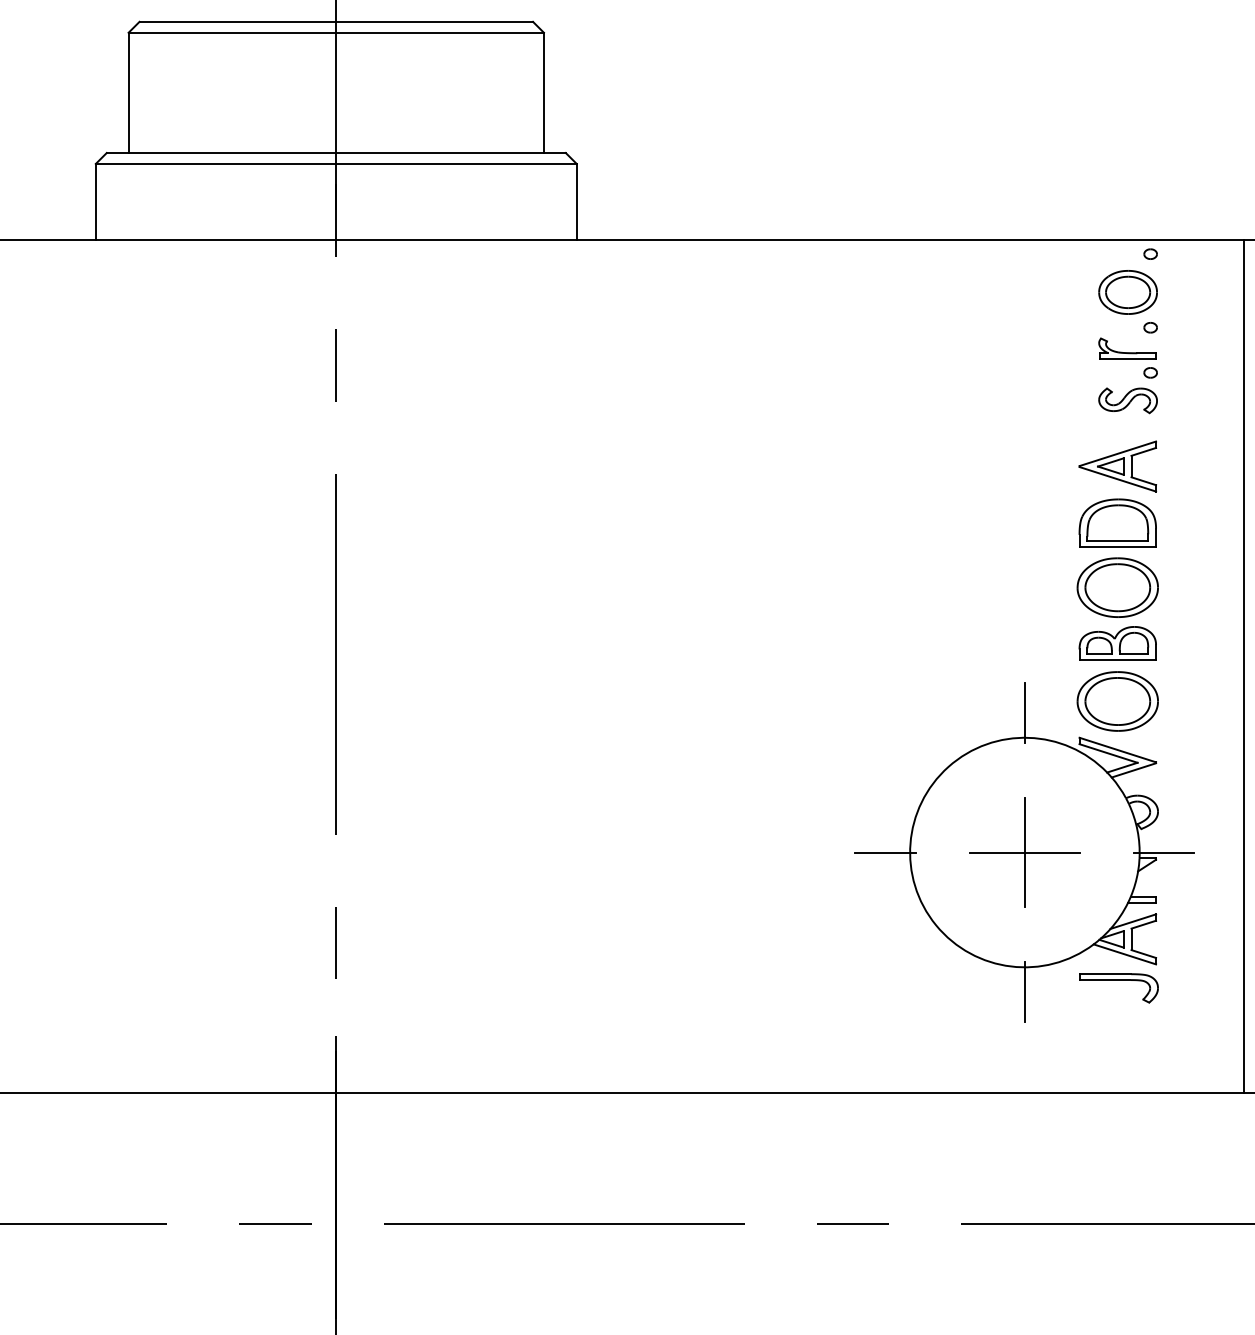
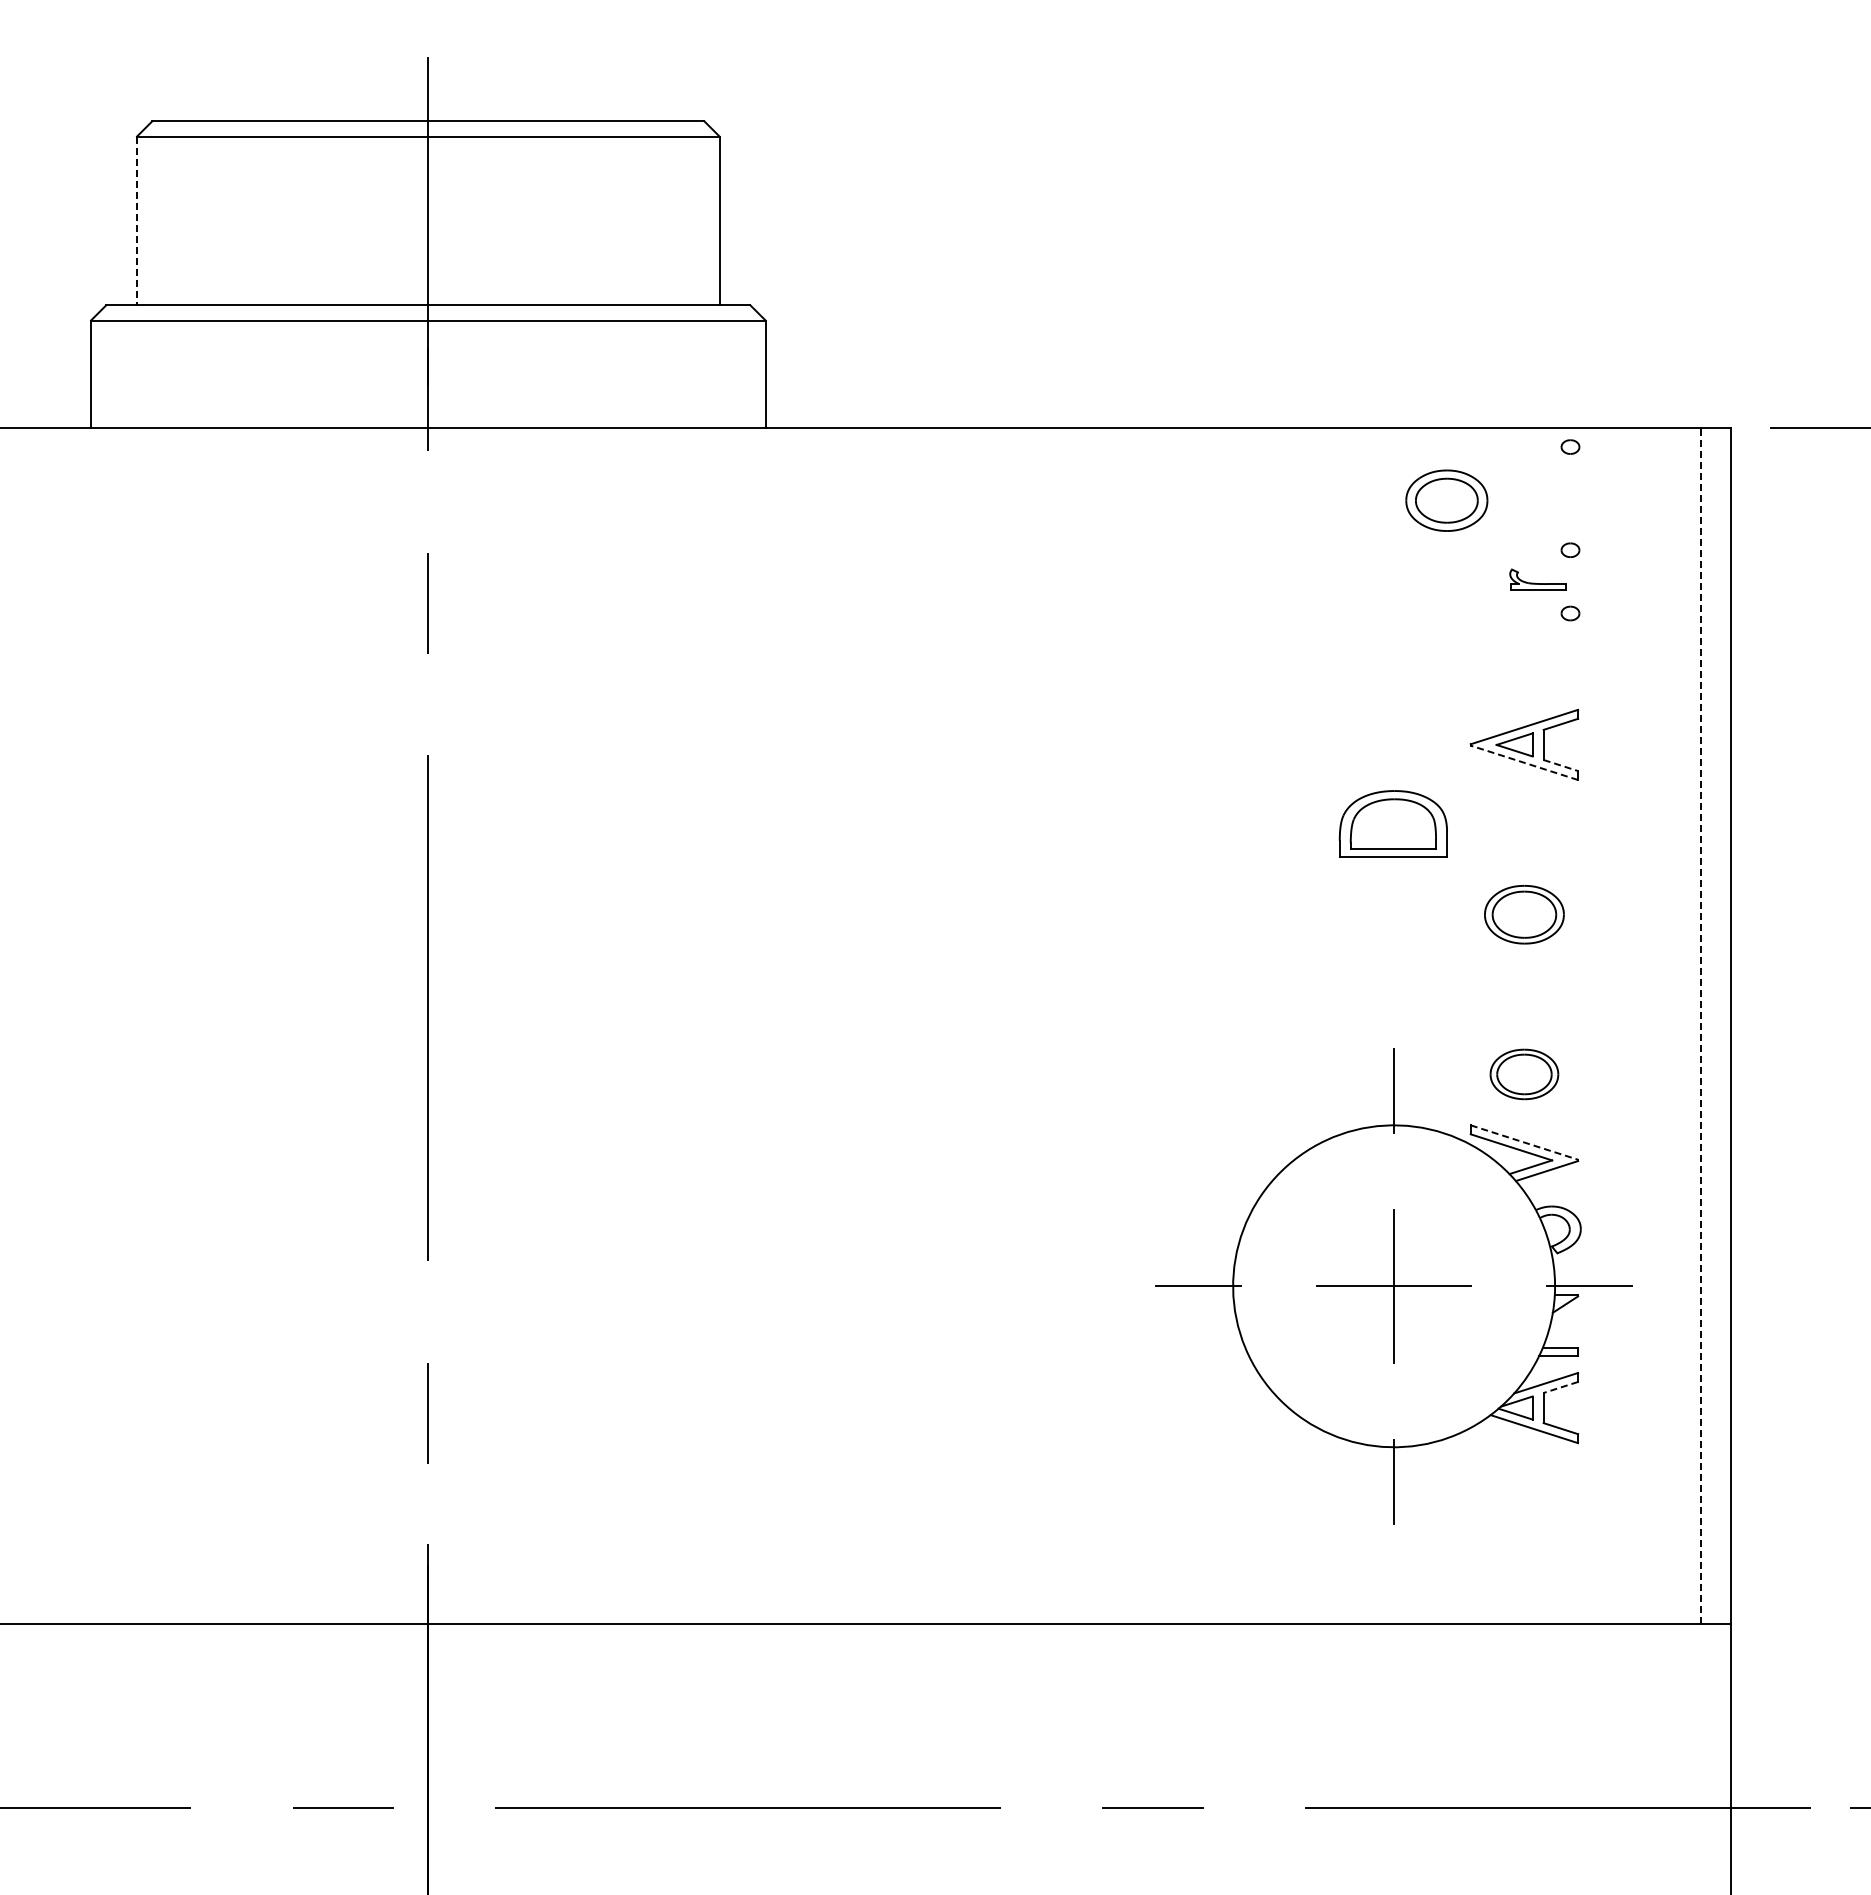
line: (128, 93) -> (137, 221), solid -> dashed
part: (1127, 292) -> (1446, 500), moved
part: (1127, 348) -> (1537, 579), size x0.7
part: (1127, 400) -> (1538, 652), removed
line: (1117, 479) -> (1523, 762), solid -> dashed
line: (1144, 481) -> (1561, 765), solid -> dashed
part: (1117, 522) -> (1392, 823), moved
part: (1117, 587) -> (1524, 914), size x0.7
part: (1117, 643) -> (1523, 993), removed
line: (1243, 666) -> (1700, 1025), solid -> dashed
part: (1117, 701) -> (1524, 1074), size x0.6
line: (1117, 750) -> (1524, 1142), solid -> dashed
line: (1143, 924) -> (1560, 1387), solid -> dashed
part: (1118, 980) -> (1525, 1465), removed

